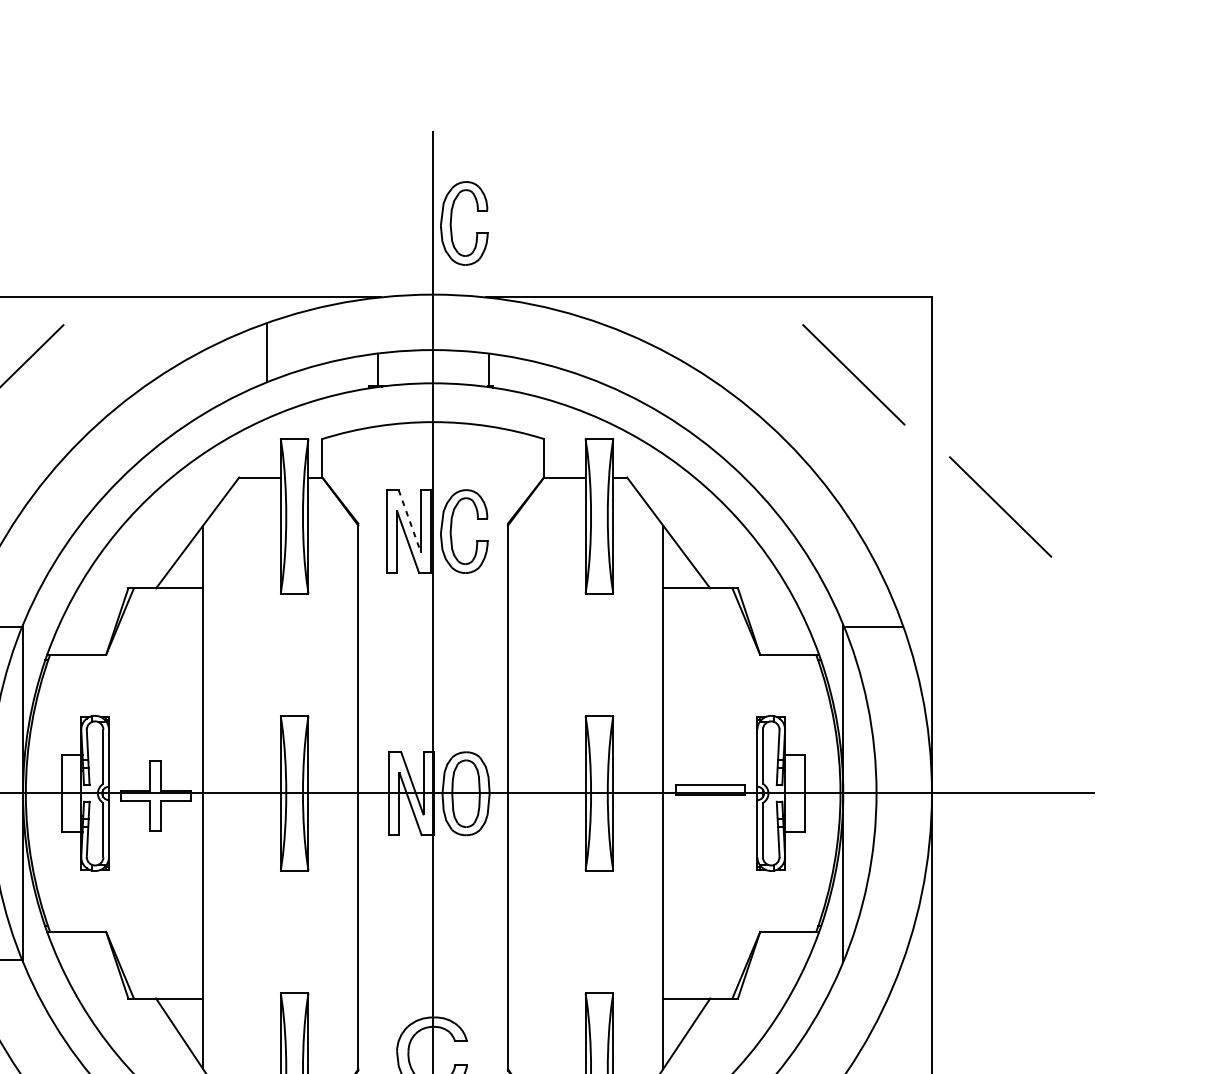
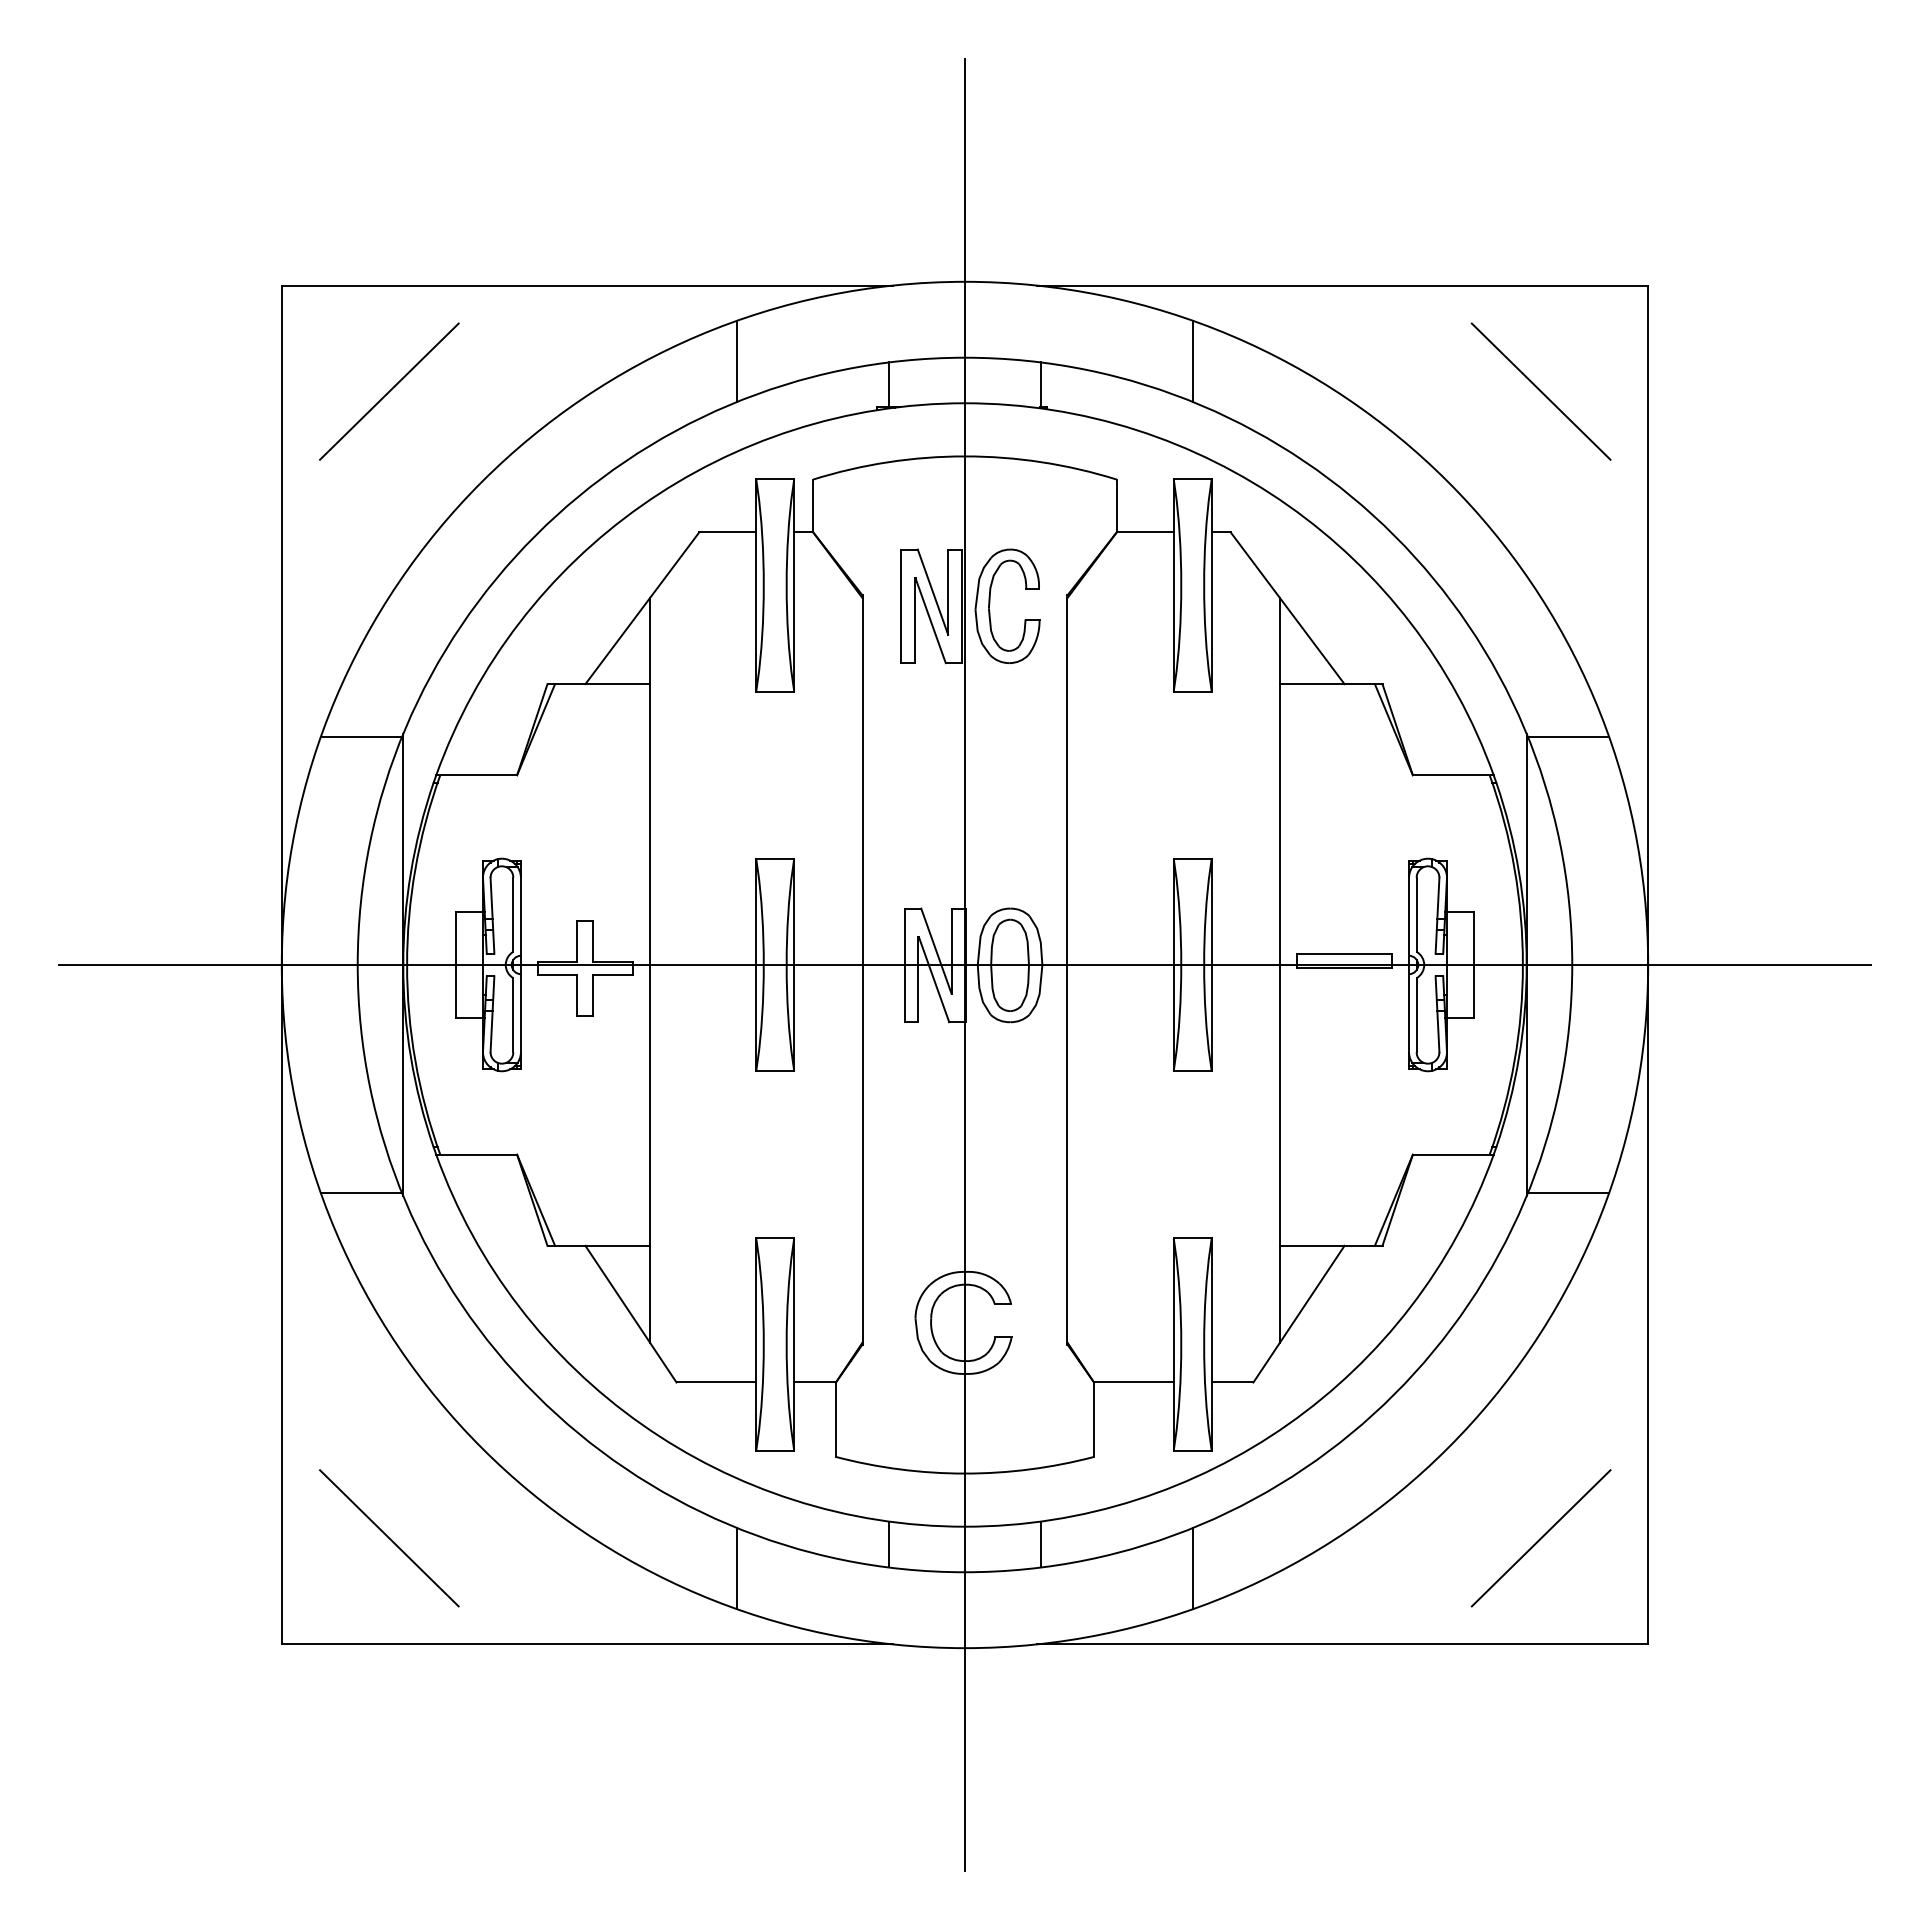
part: (451, 222) -> (990, 182), removed
line: (599, 352) -> (1192, 361), added
line: (1000, 506) -> (1741, 572), removed
line: (410, 521) -> (933, 592), dashed -> solid
line: (873, 959) -> (1568, 1192), added

